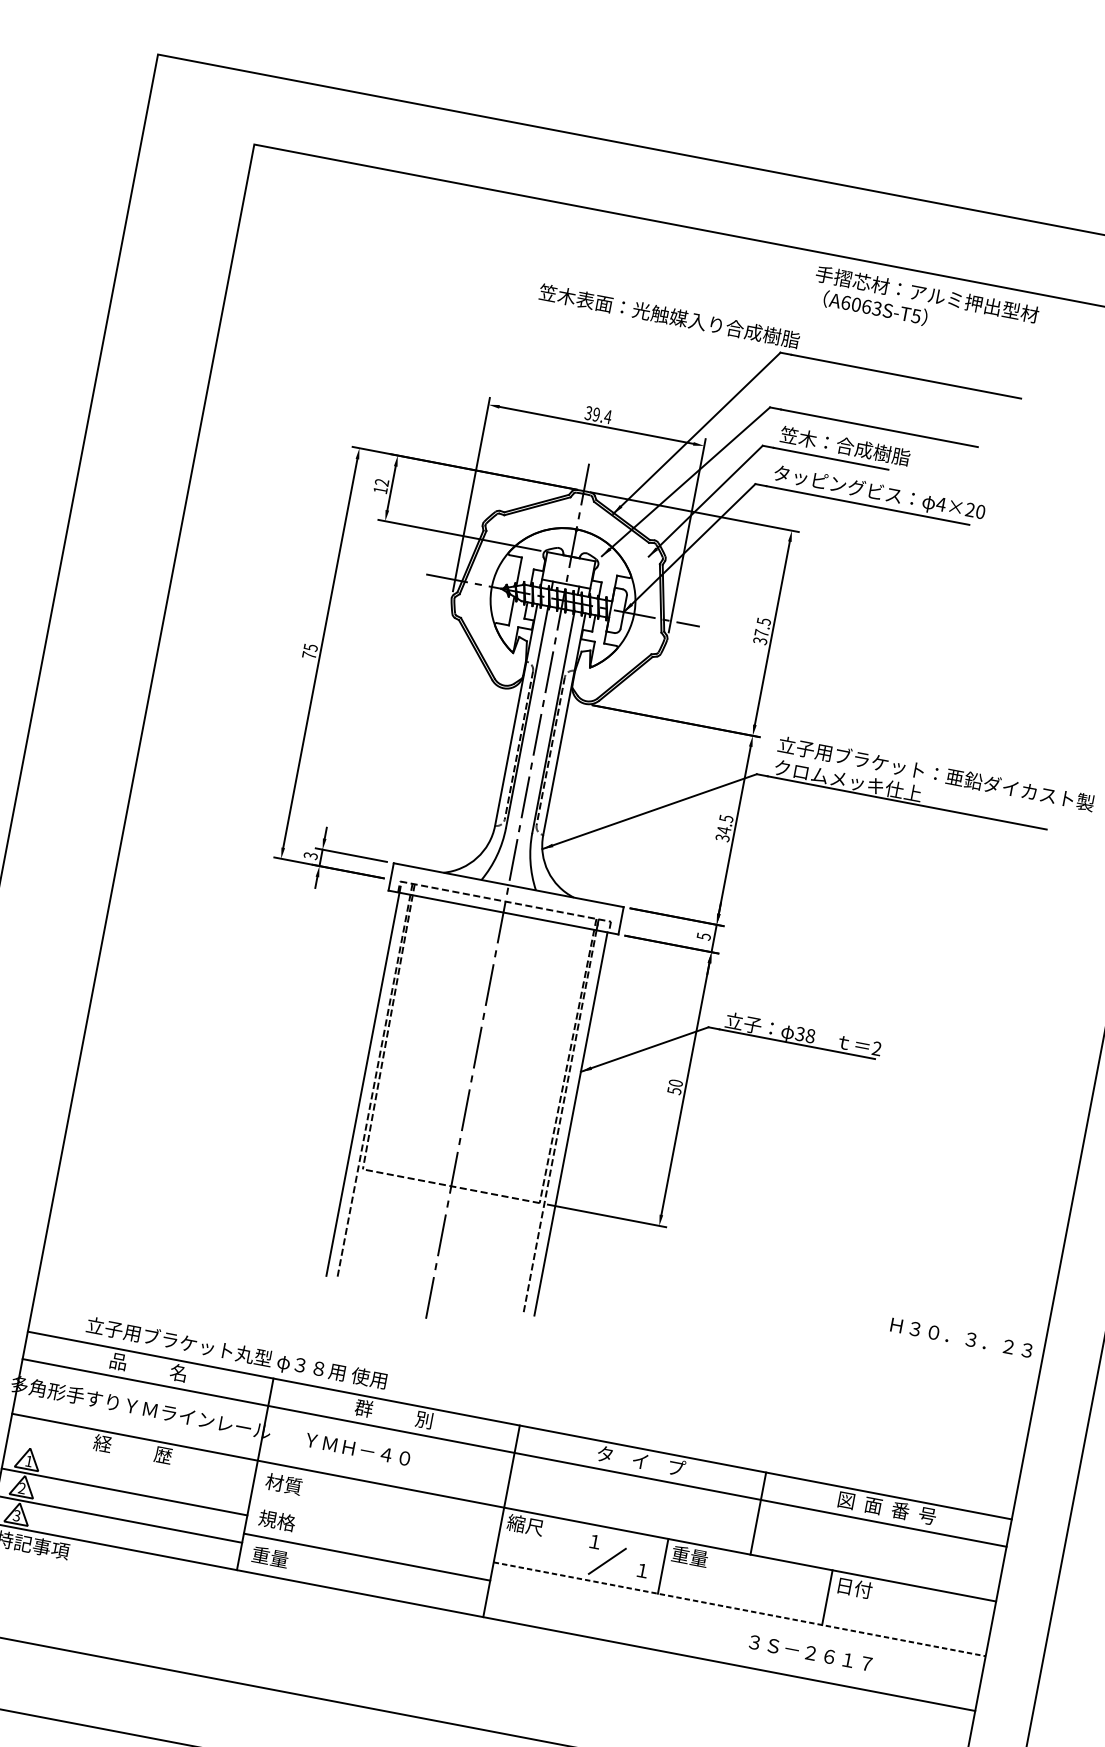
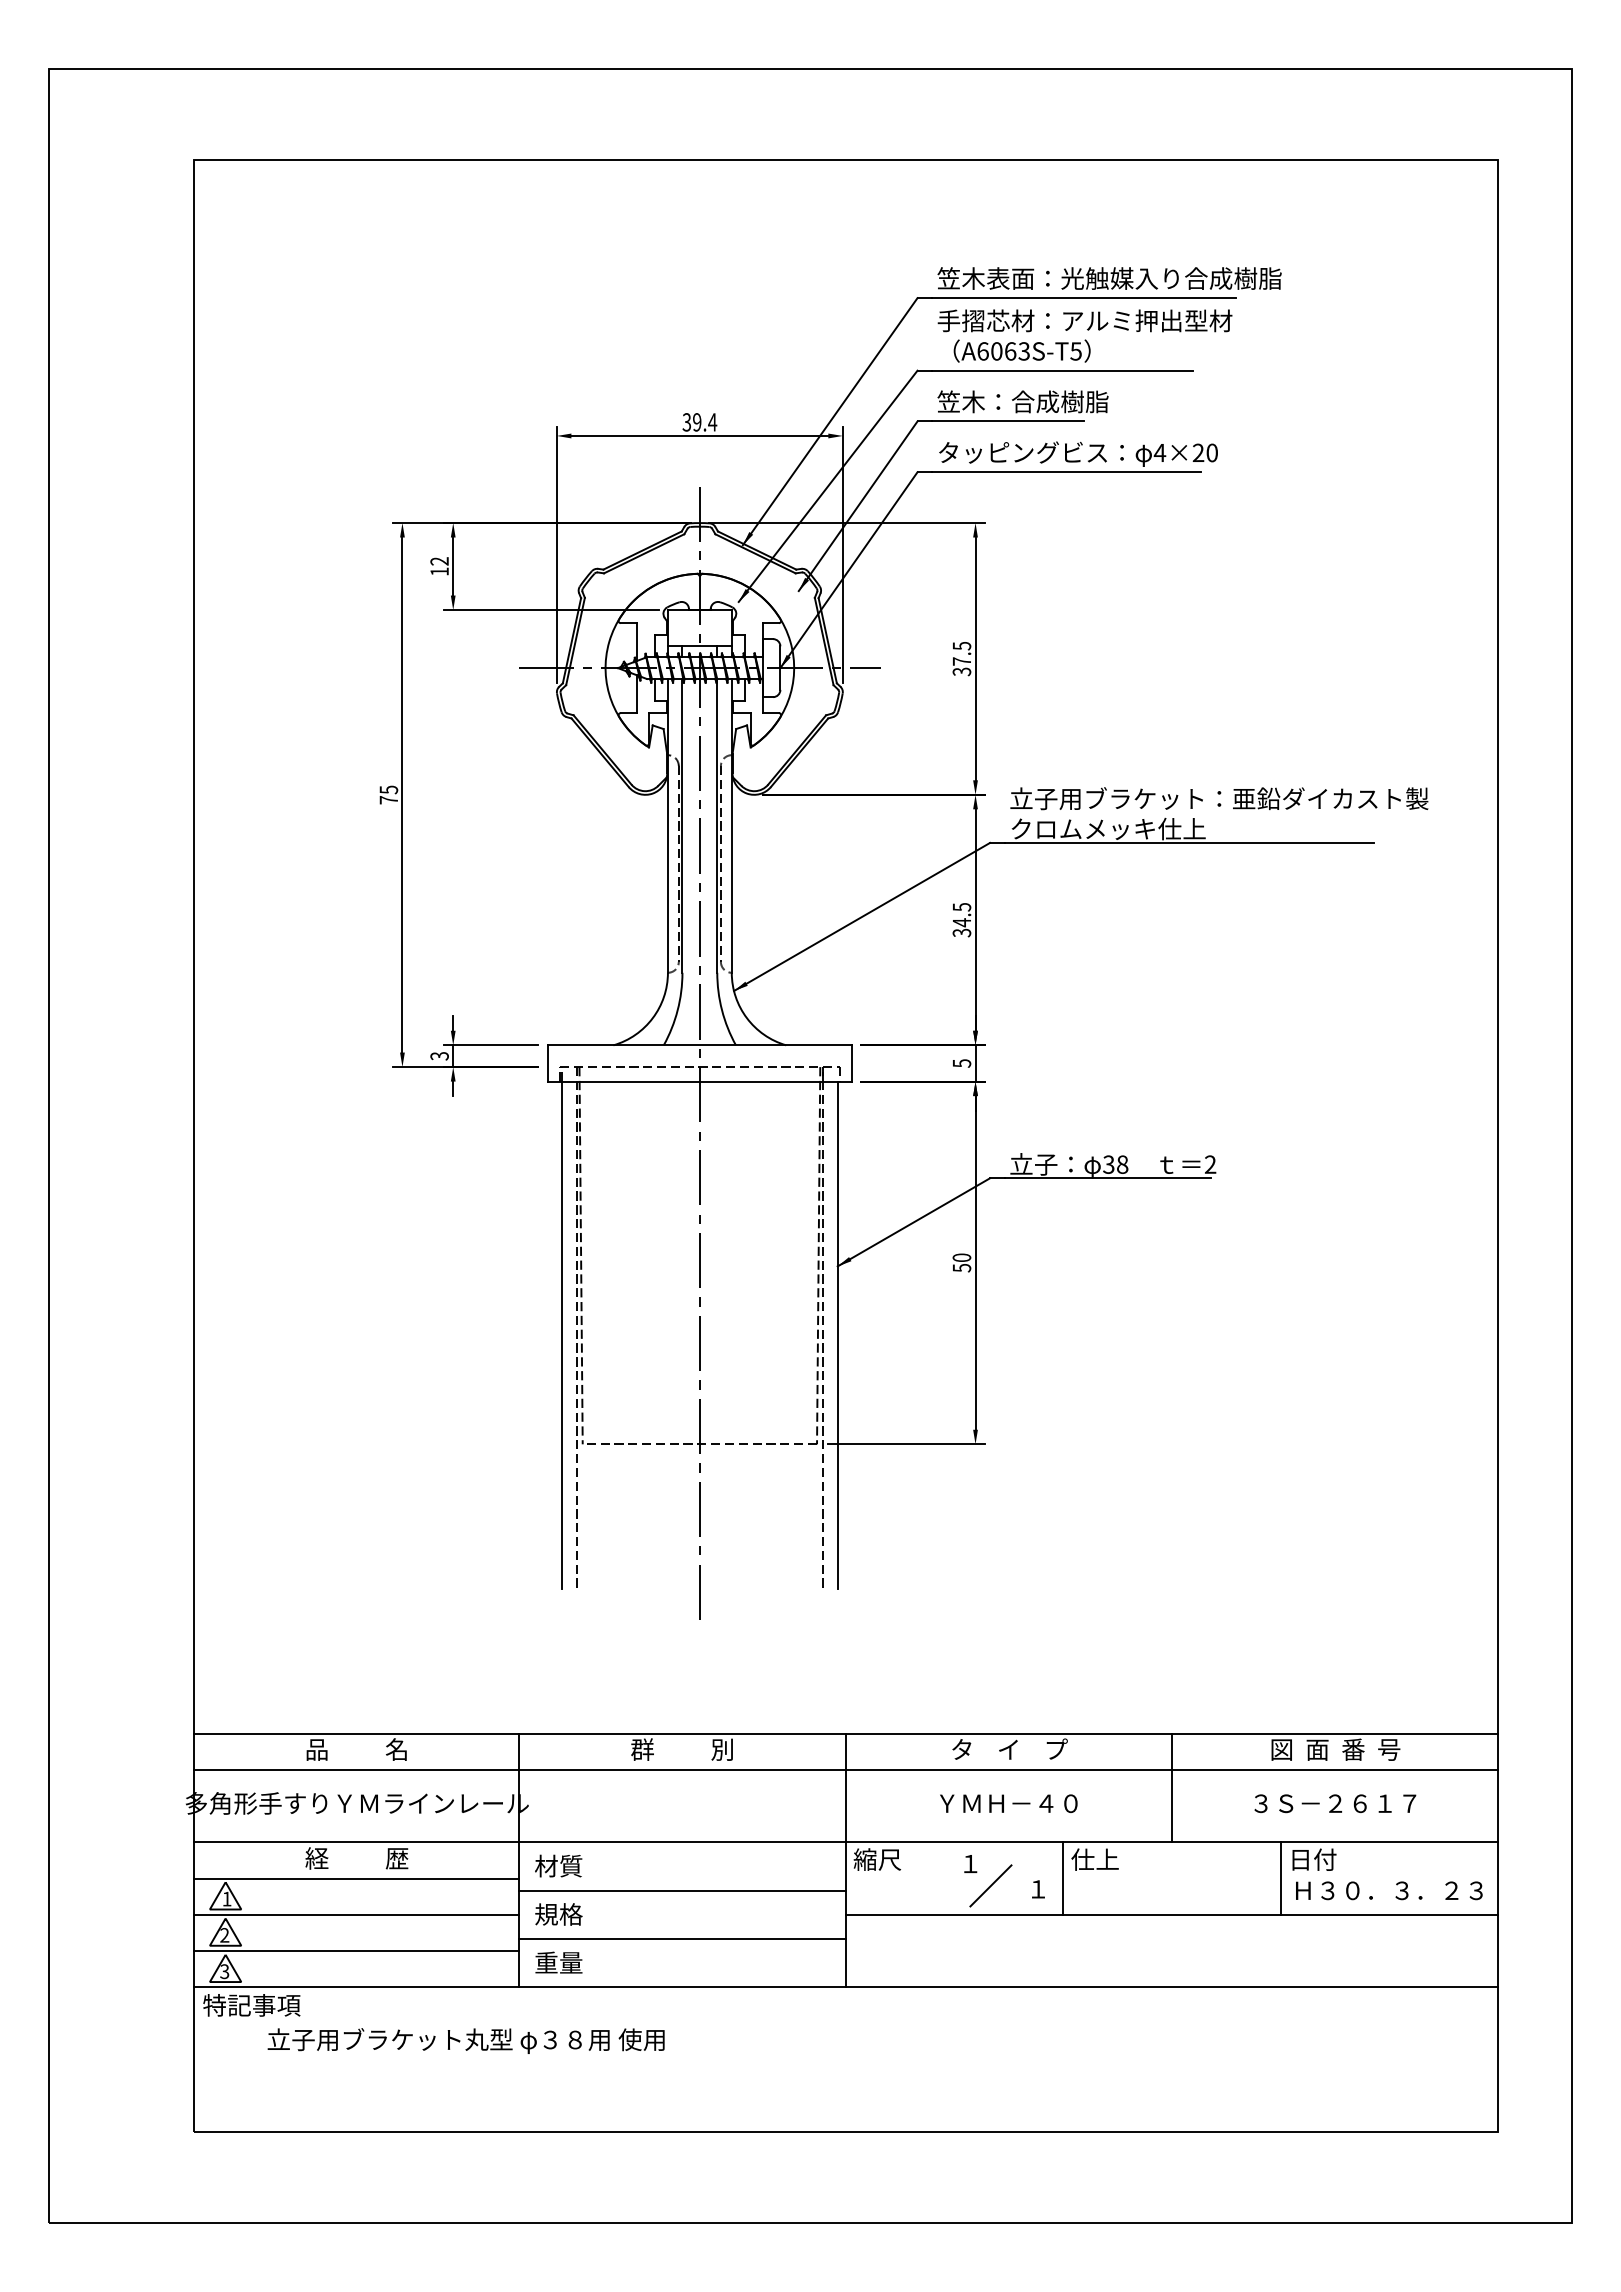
text: (924, 305) -> (1084, 335), moved
text: (669, 316) -> (1109, 278), moved
text: (961, 1337) -> (1389, 1890), moved
text: (236, 1353) -> (465, 2040), moved
text: (357, 1449) -> (1008, 1803), moved
line: (129, 1464) -> (356, 1878), added
line: (373, 1520) -> (682, 1890), added
text: (689, 1556) -> (1094, 1859), 重量 -> 仕上
line: (739, 1608) -> (1171, 1914), dashed -> solid
text: (810, 1653) -> (1335, 1803), moved

